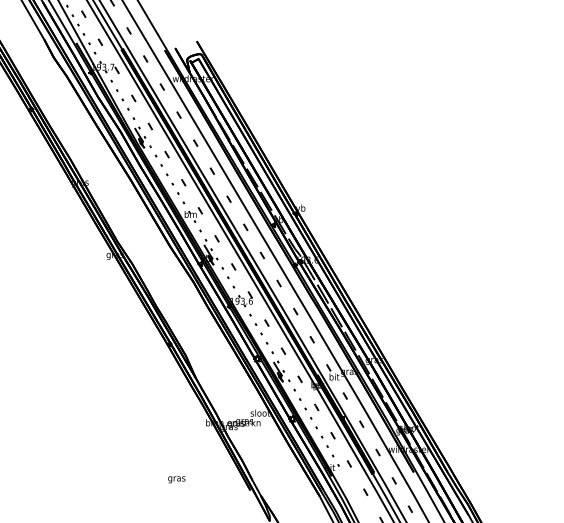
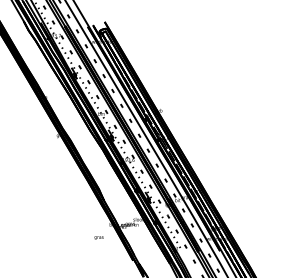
text: (175, 478) -> (98, 237), moved

